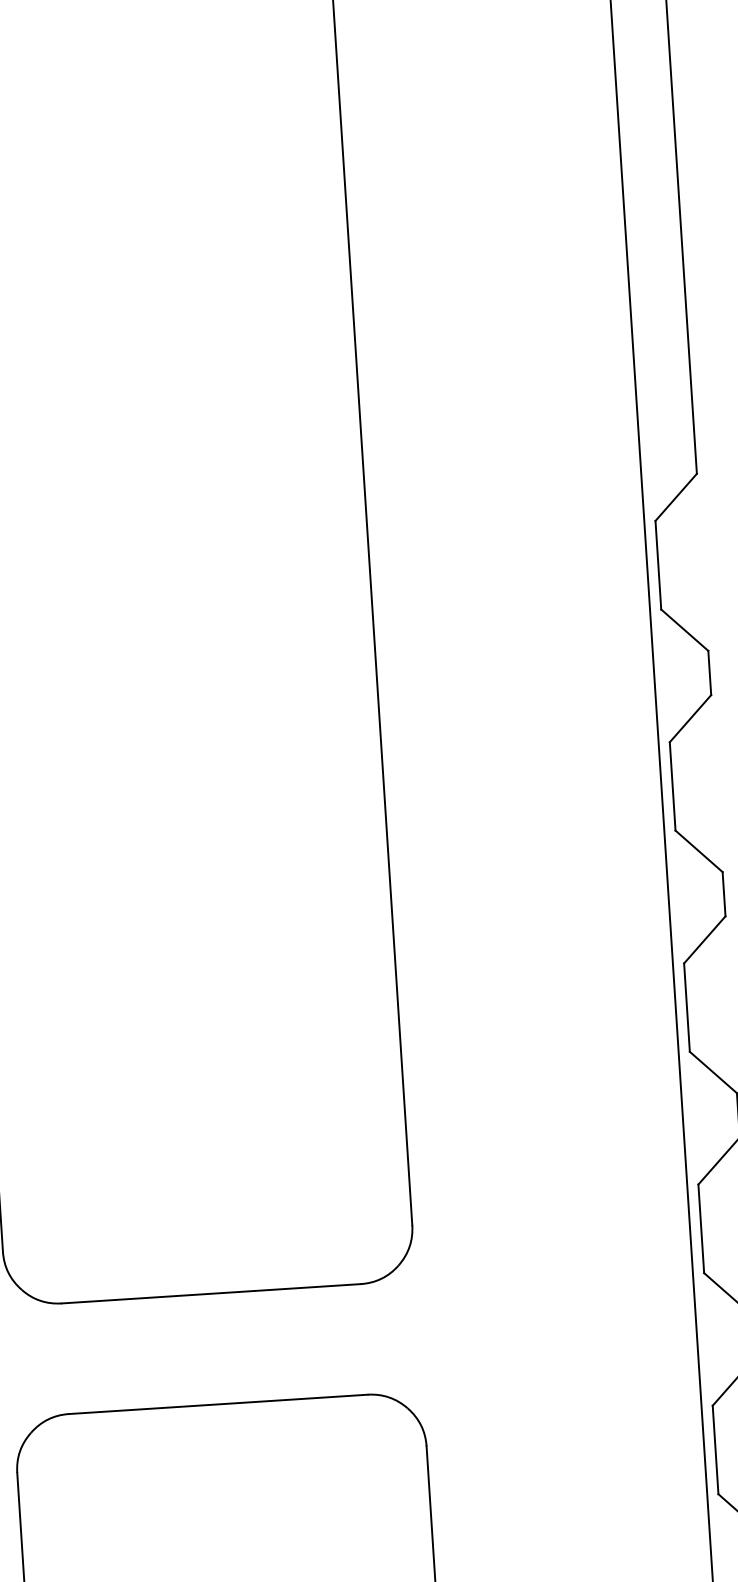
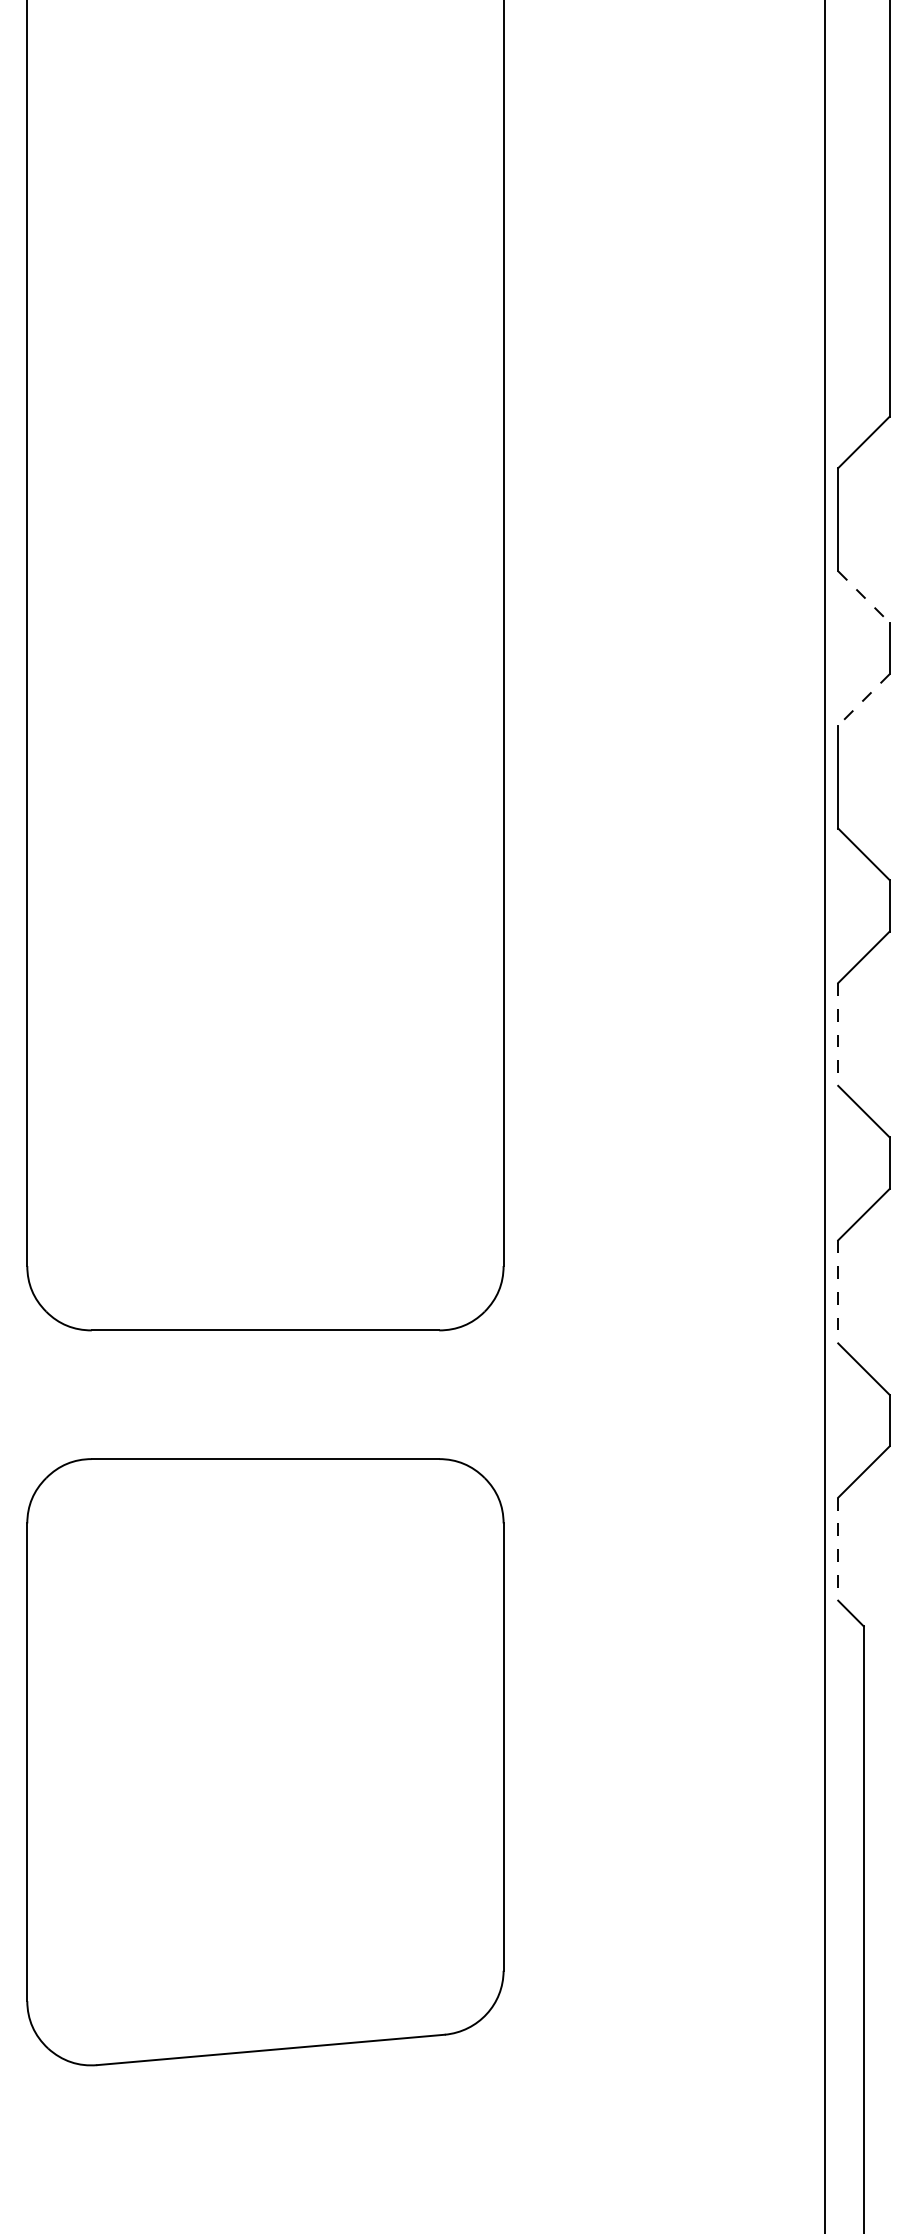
line: (685, 630) -> (864, 597), solid -> dashed
line: (690, 719) -> (863, 700), solid -> dashed
line: (687, 1007) -> (838, 1034), solid -> dashed
line: (701, 1228) -> (838, 1291), solid -> dashed
line: (715, 1450) -> (838, 1549), solid -> dashed

